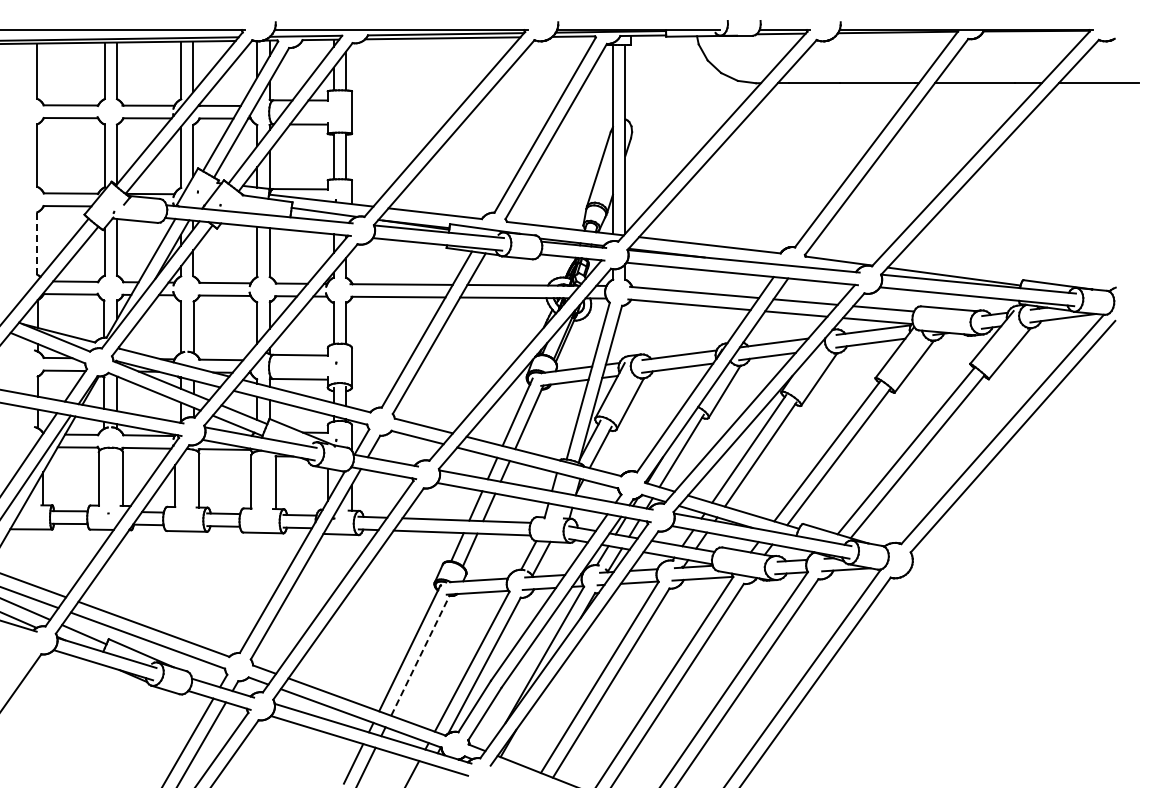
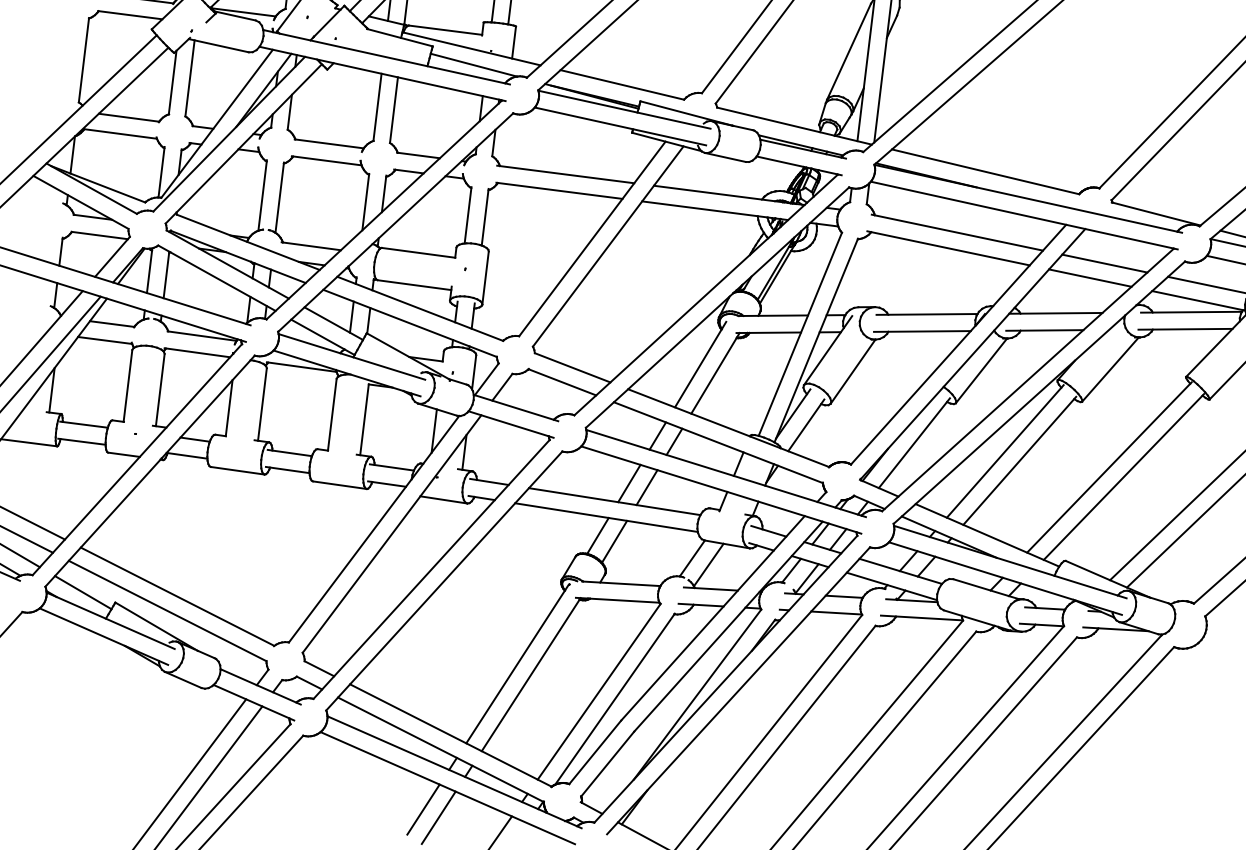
line: (37, 242) -> (84, 58), dashed -> solid
line: (420, 654) -> (530, 673), dashed -> solid

